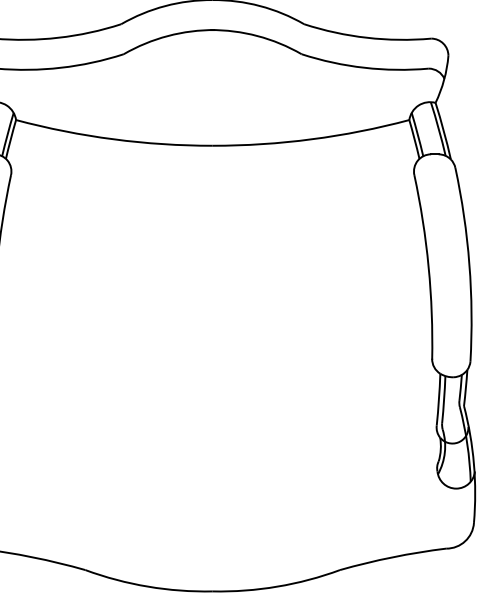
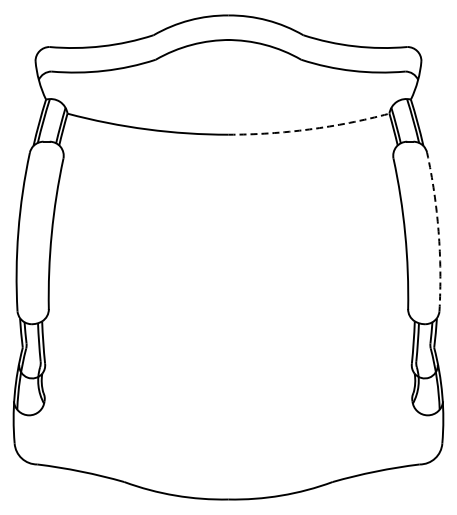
arc: (311, 139) -> (309, 129), solid -> dashed
arc: (469, 264) -> (438, 231), solid -> dashed

